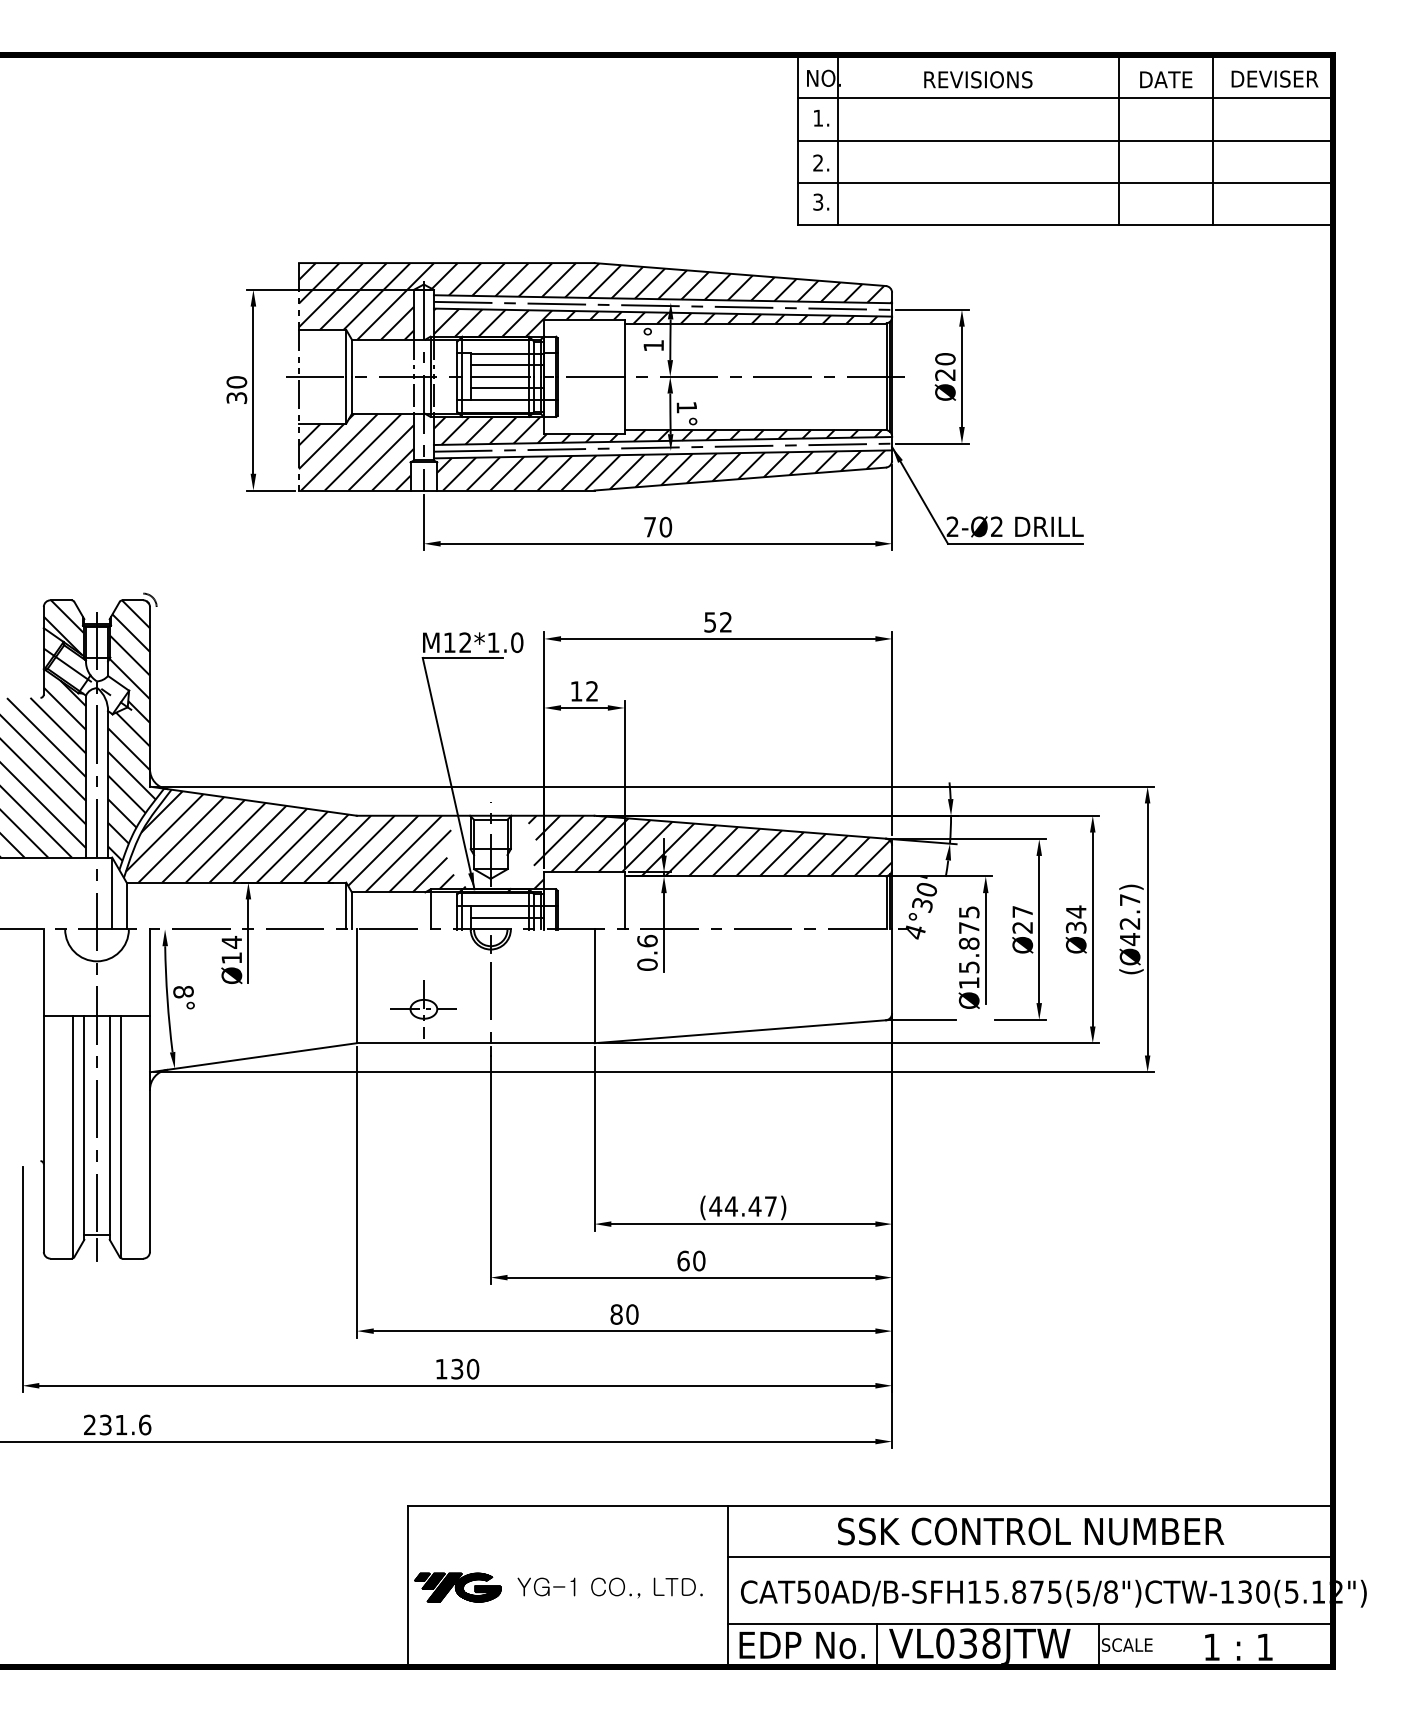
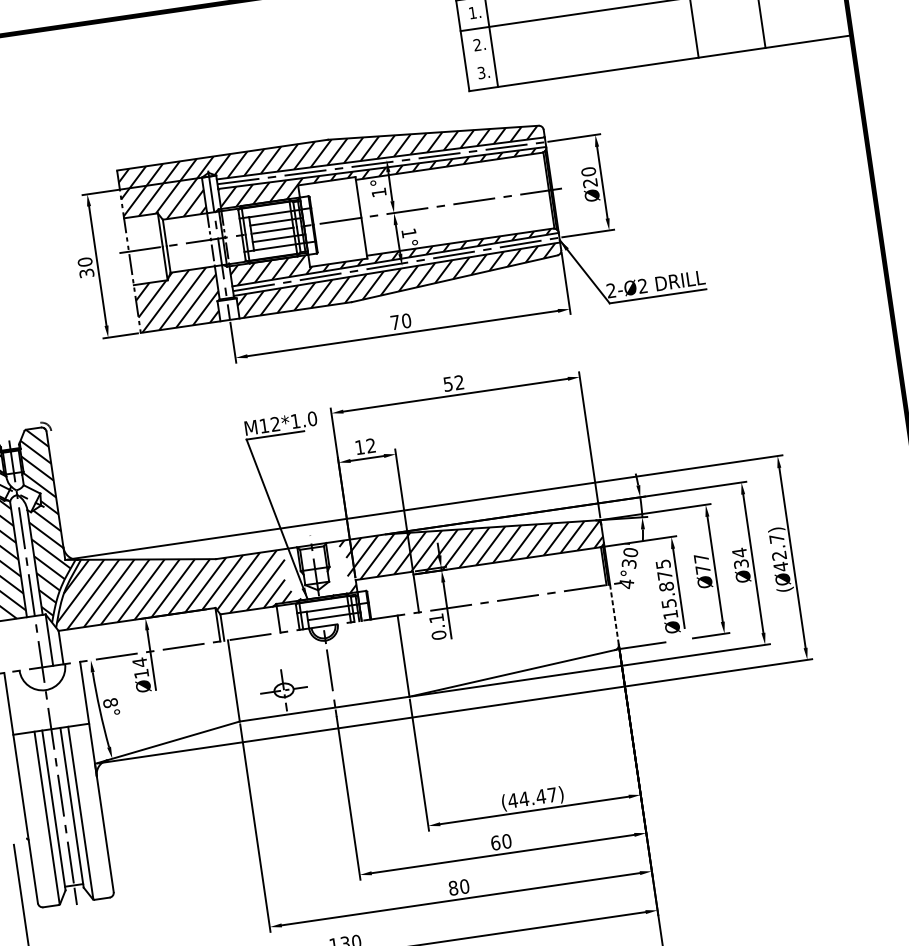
line: (1065, 183) -> (656, 33), removed
text: (1022, 927) -> (702, 569), Ø27 -> Ø77
text: (647, 940) -> (436, 617), 0.6 -> 0.1
line: (892, 972) -> (614, 615), solid -> dashed

